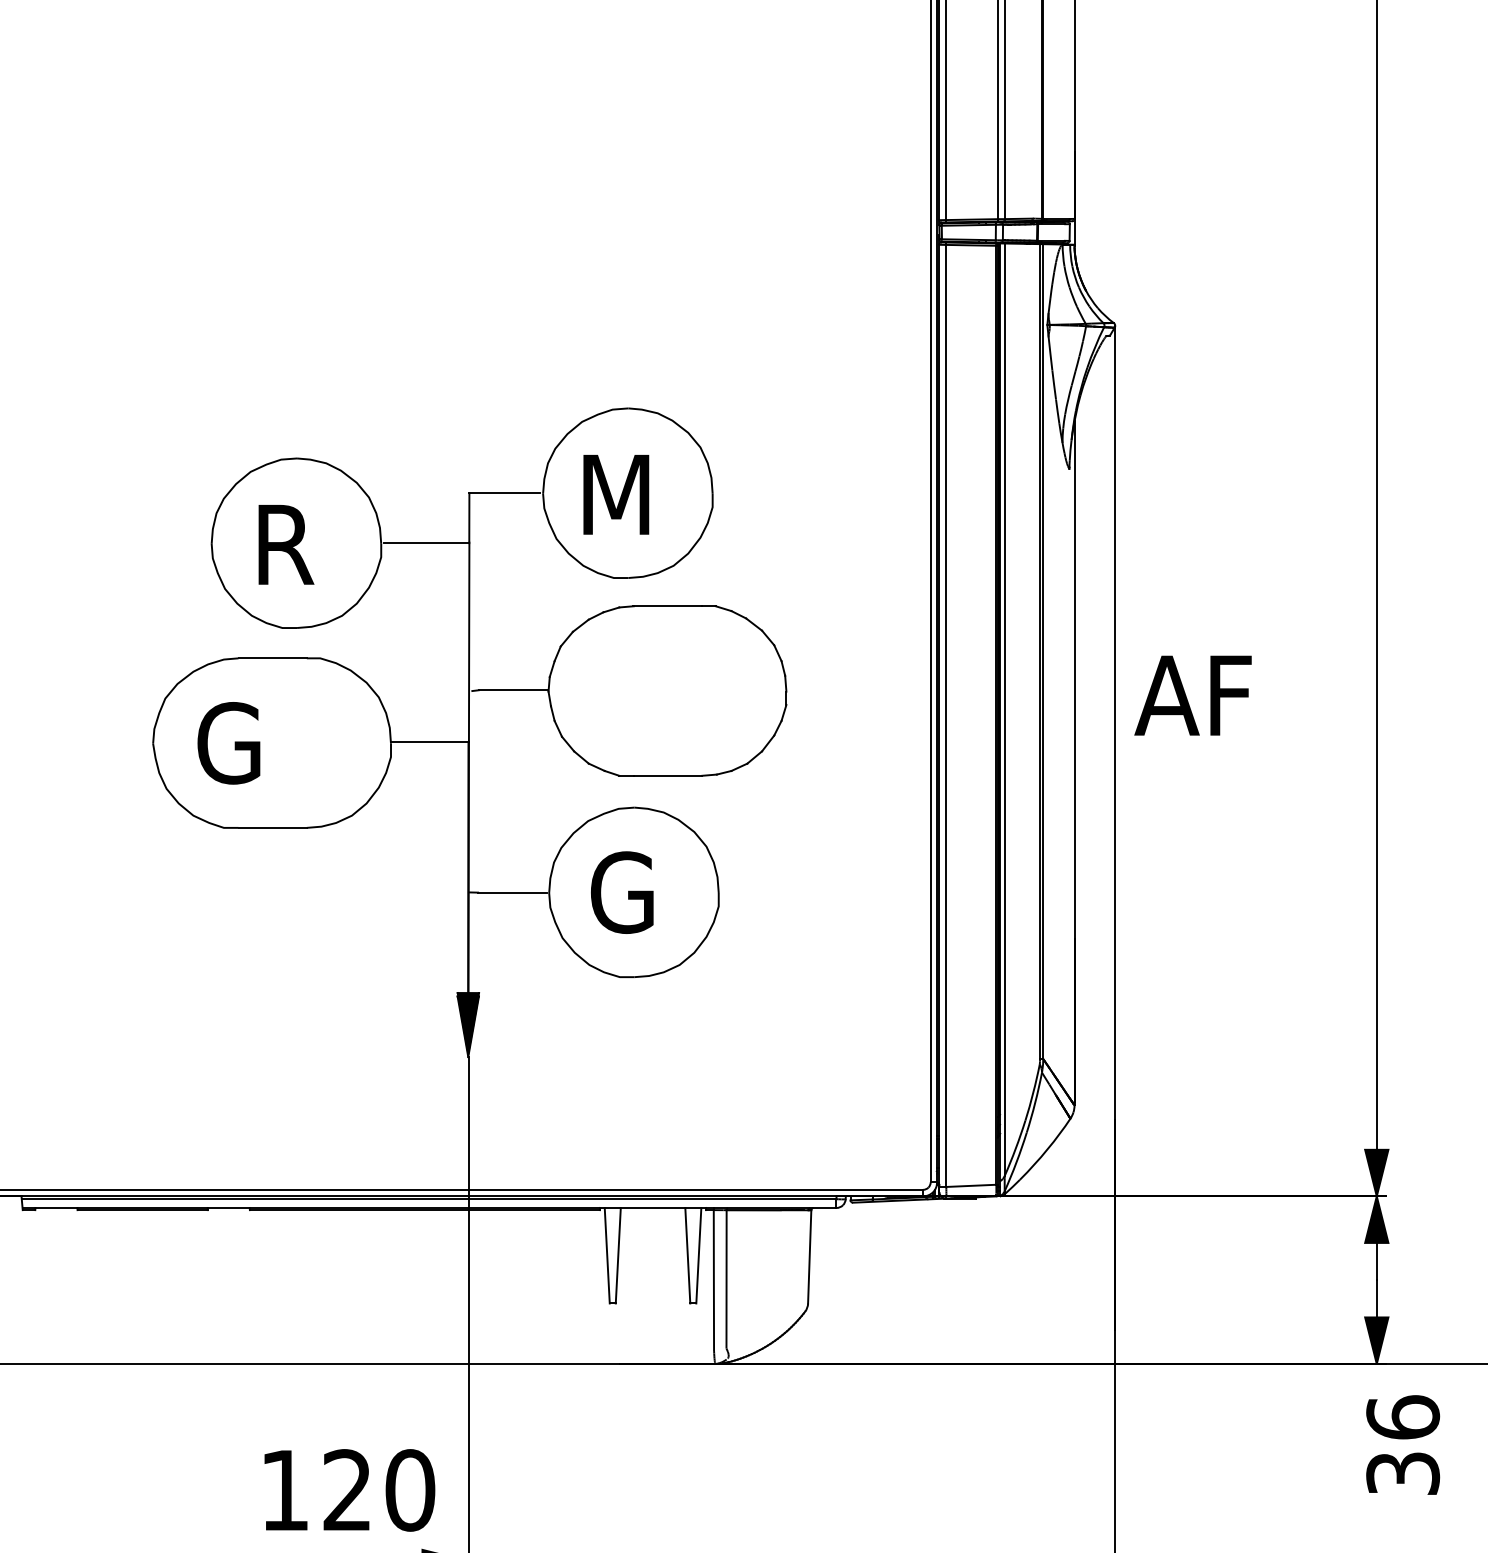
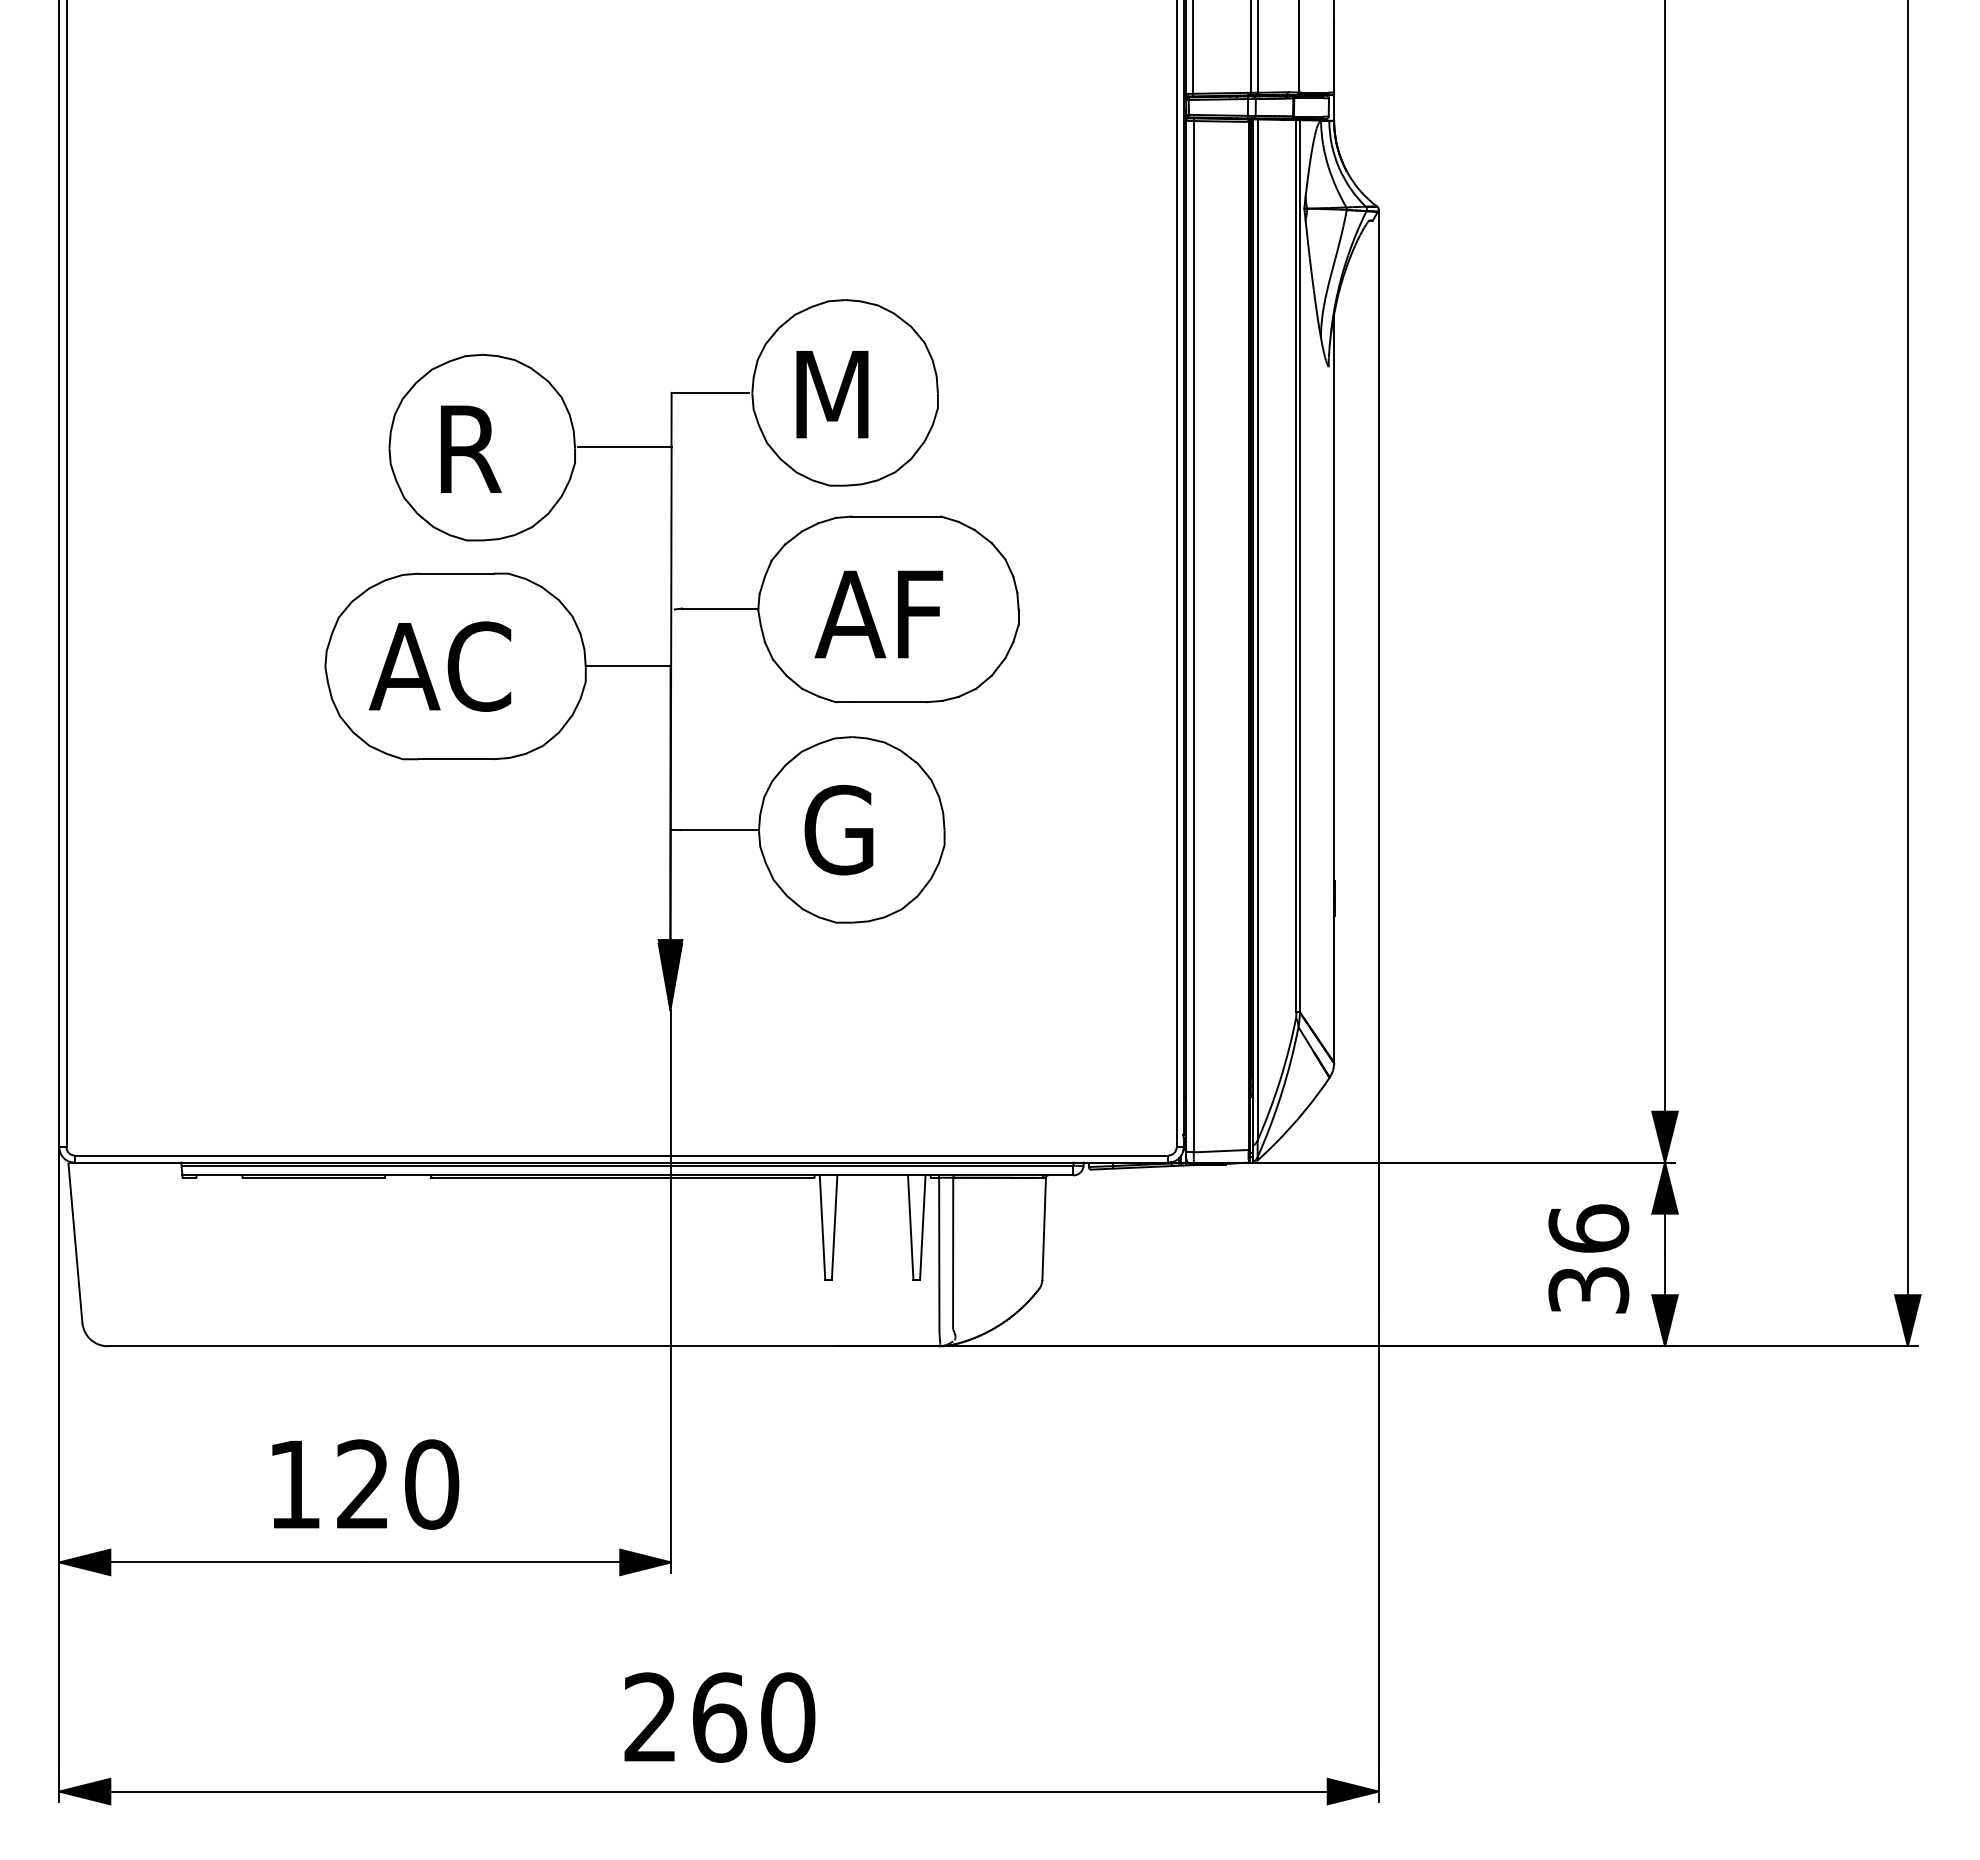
text: (1192, 695) -> (878, 614), moved
text: (258, 743) -> (440, 666), G -> AC
text: (1402, 1444) -> (1588, 1258), moved
text: (349, 1490) -> (365, 1484), moved

